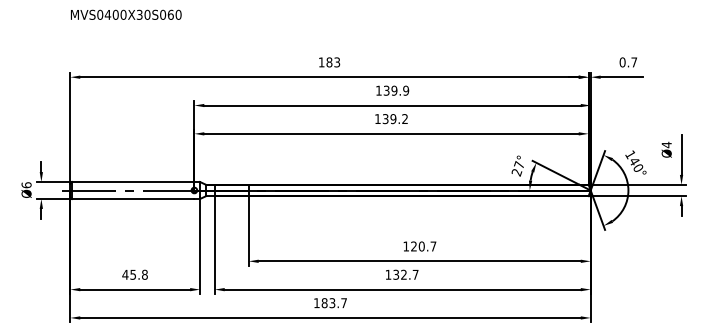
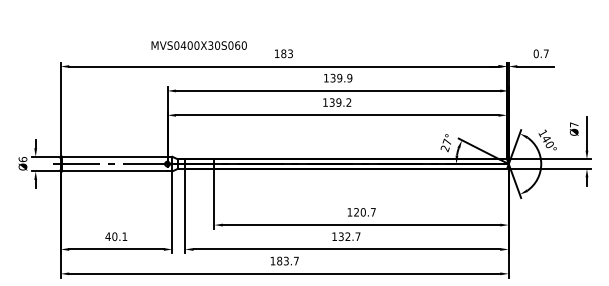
text: (126, 14) -> (199, 45), moved
text: (666, 144) -> (574, 124), Ø4 -> Ø7
text: (138, 274) -> (119, 236), 45.8 -> 40.1

